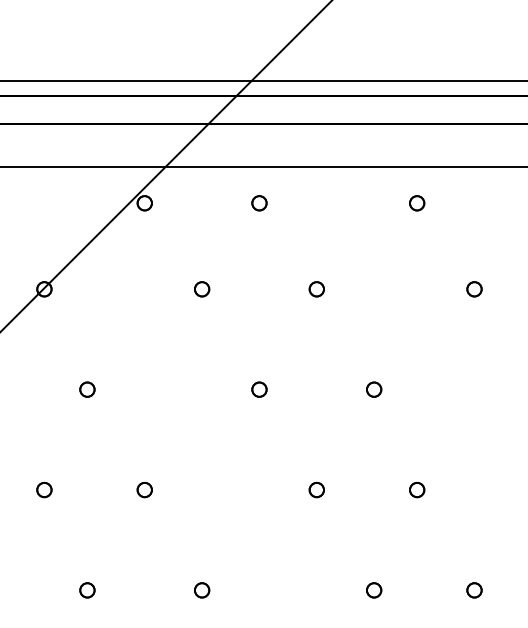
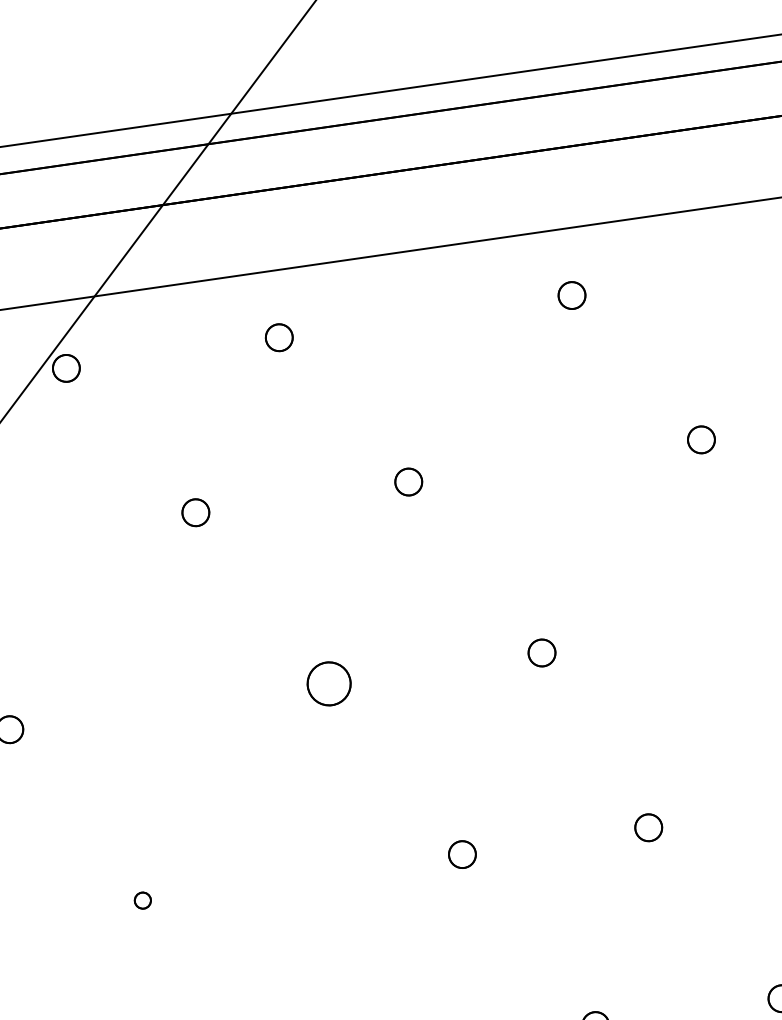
part: (259, 389) -> (329, 683), size x1.6
part: (144, 489) -> (142, 899), size x0.6

